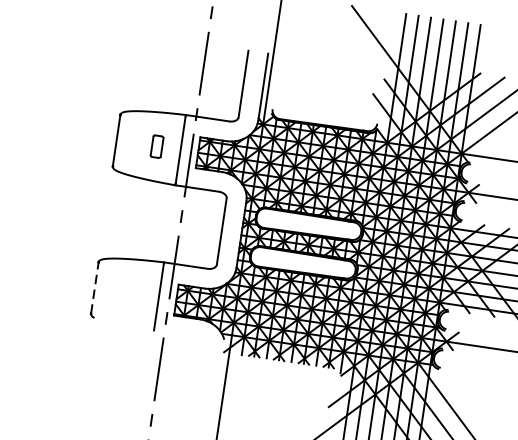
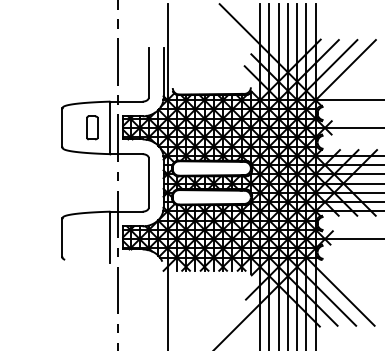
part: (157, 146) -> (92, 127), size x1.43
line: (95, 287) -> (62, 237), dashed -> solid

